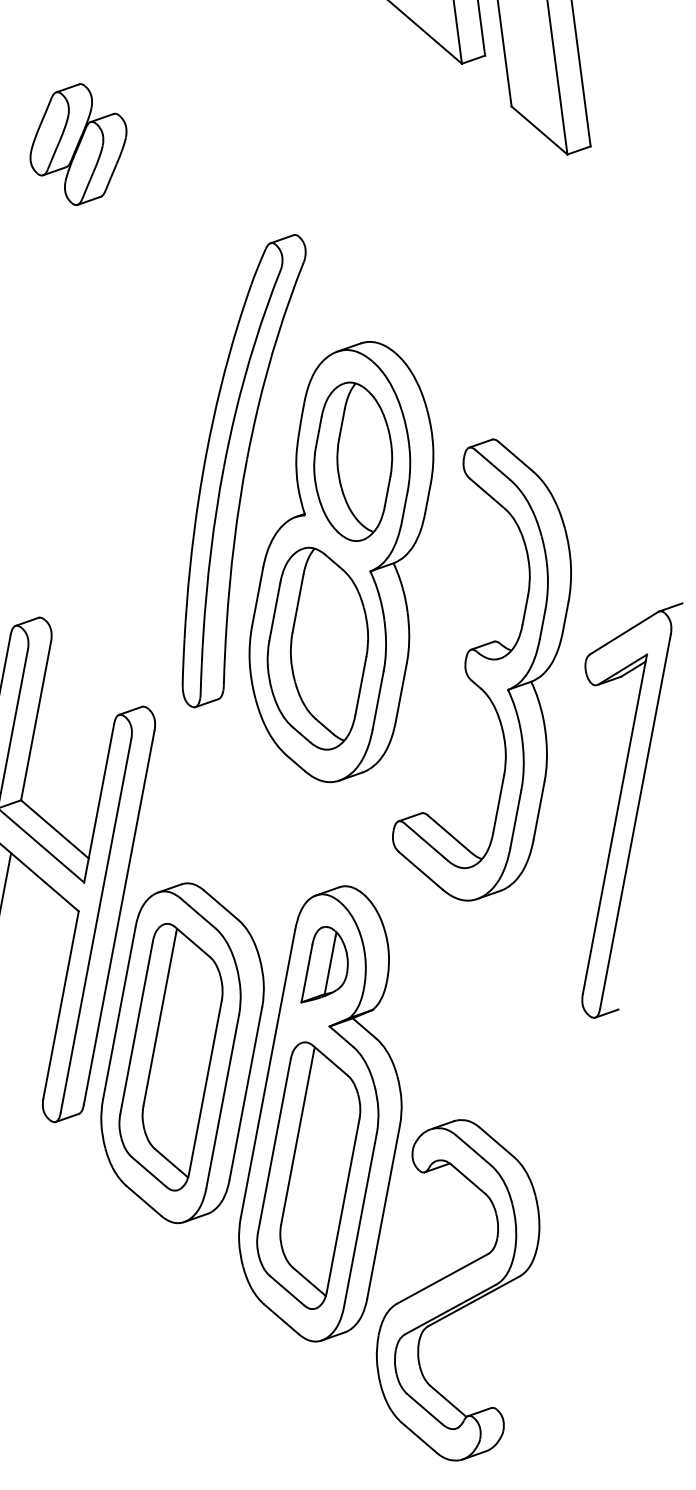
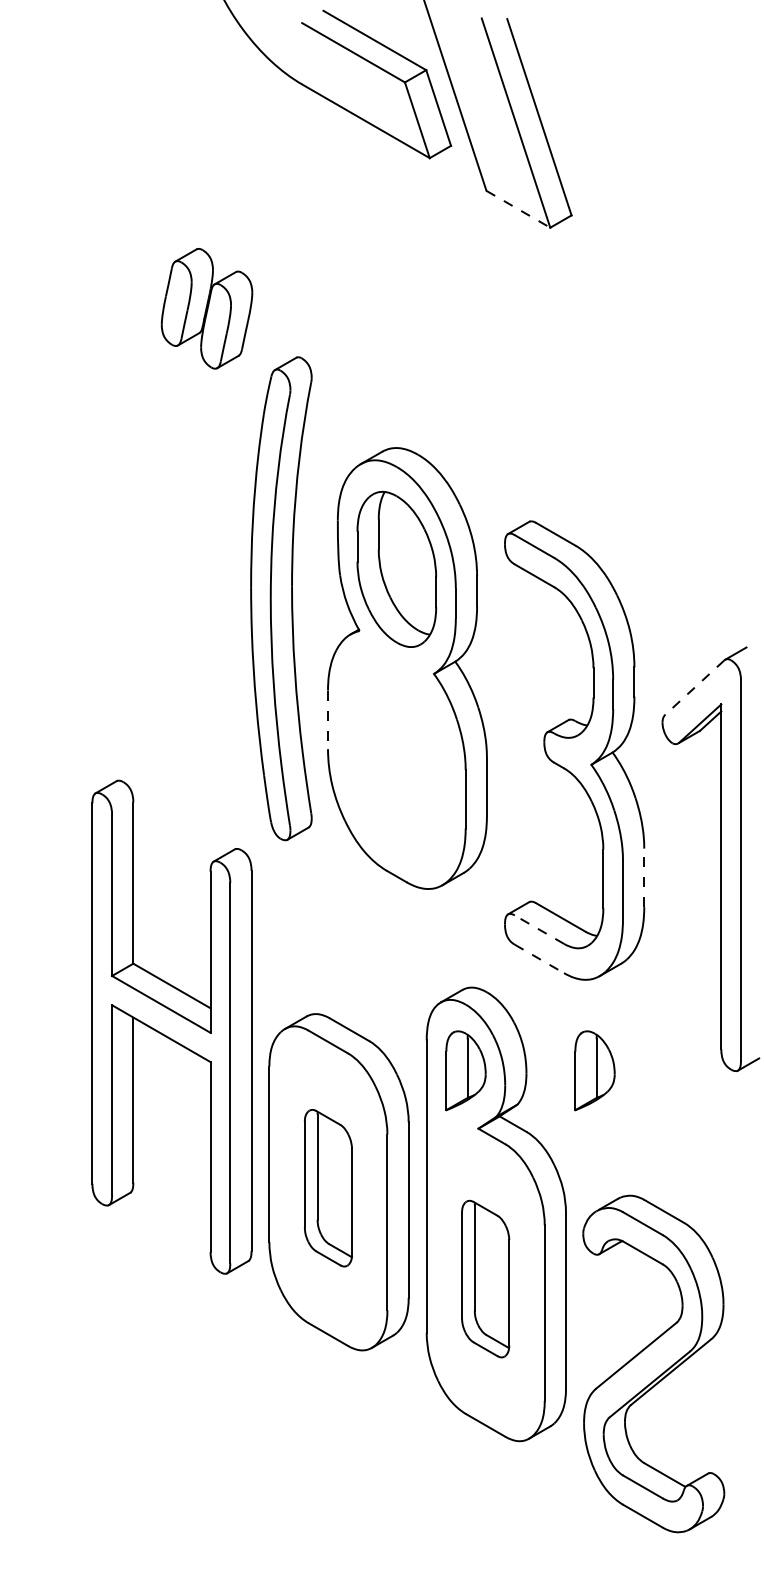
line: (539, 130) -> (518, 209), solid -> dashed
part: (78, 144) -> (206, 308), moved
line: (258, 597) -> (328, 720), solid -> dashed
line: (623, 633) -> (694, 687), solid -> dashed
part: (317, 648) -> (396, 759), removed
line: (539, 810) -> (644, 877), solid -> dashed
line: (425, 841) -> (538, 929), solid -> dashed
line: (420, 871) -> (539, 959), solid -> dashed
part: (454, 990) -> (594, 1070), added
part: (171, 1056) -> (328, 1187), size x0.6
part: (308, 1174) -> (485, 1278), size x0.6

